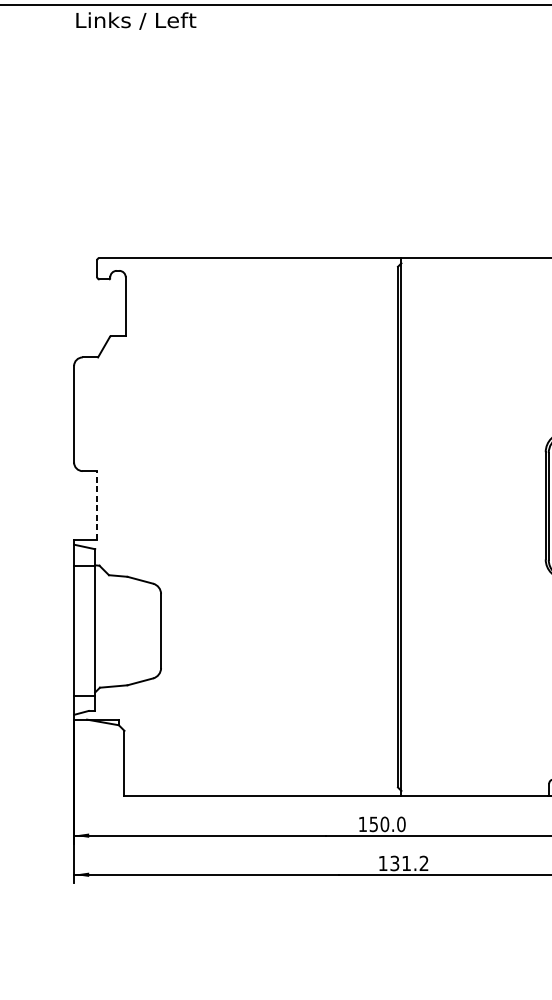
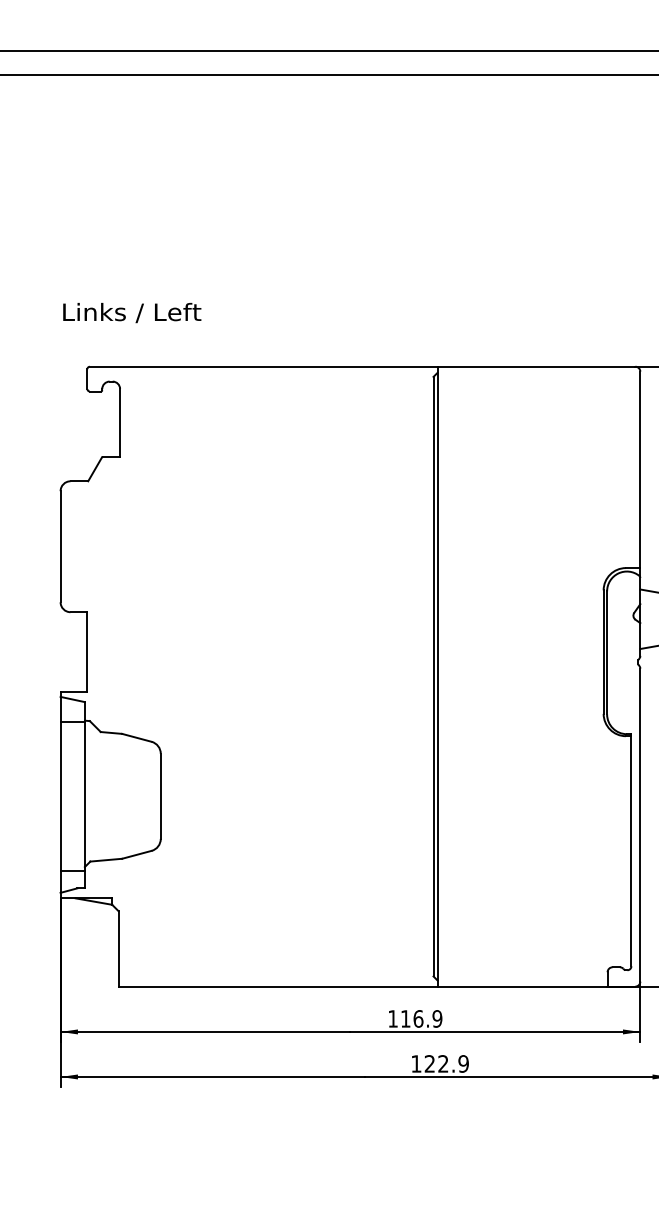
text: (136, 21) -> (132, 313), moved
line: (97, 505) -> (87, 651), dashed -> solid
text: (387, 824) -> (421, 1018), 150.0 -> 116.9
text: (409, 863) -> (446, 1063), 131.2 -> 122.9

